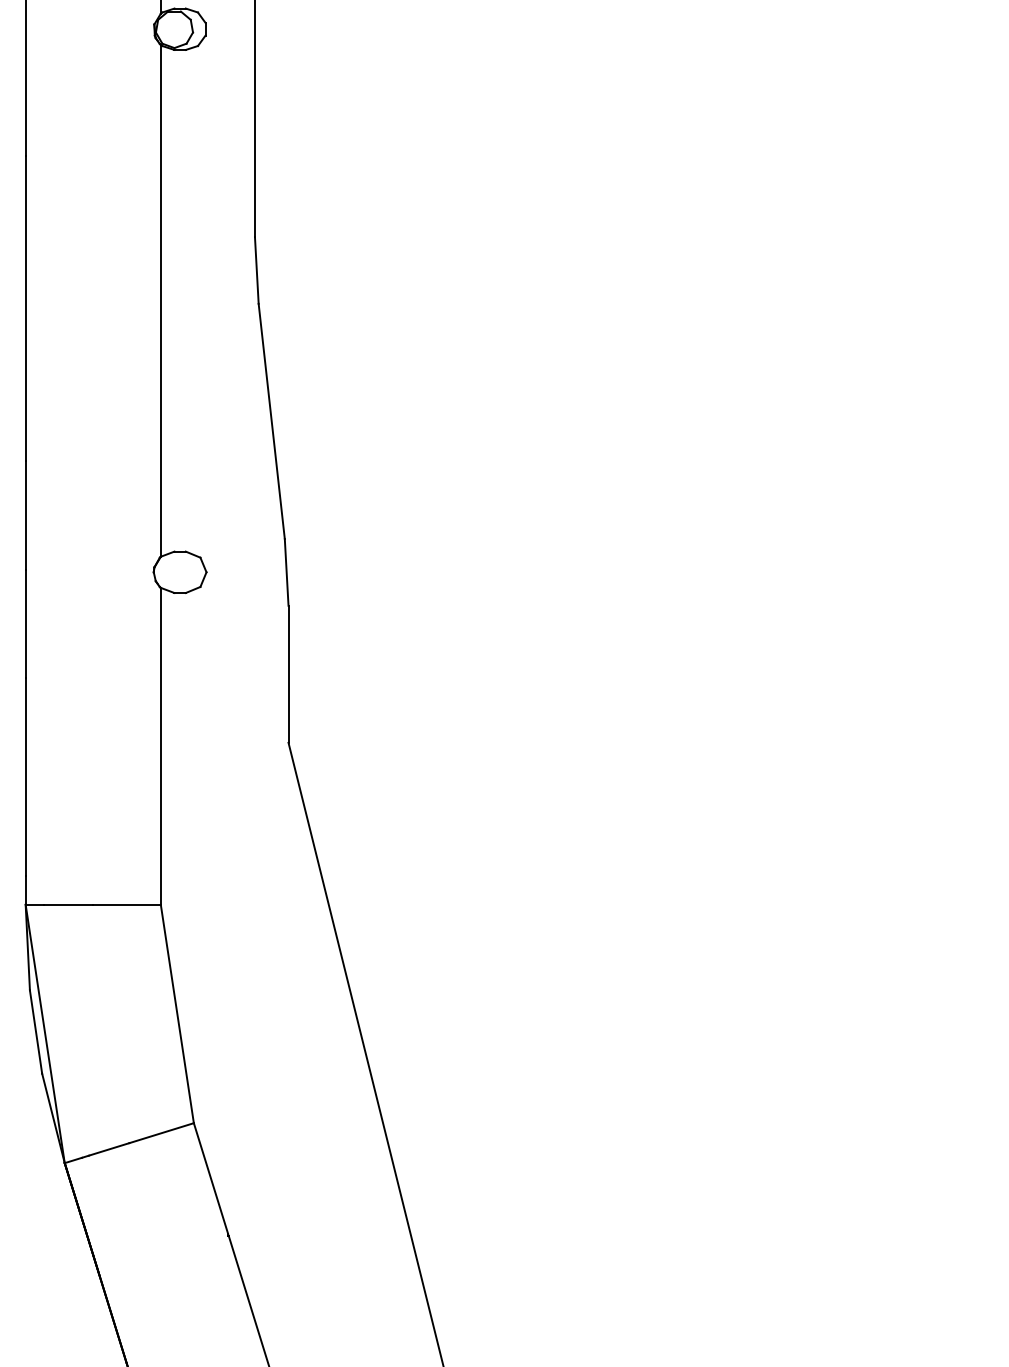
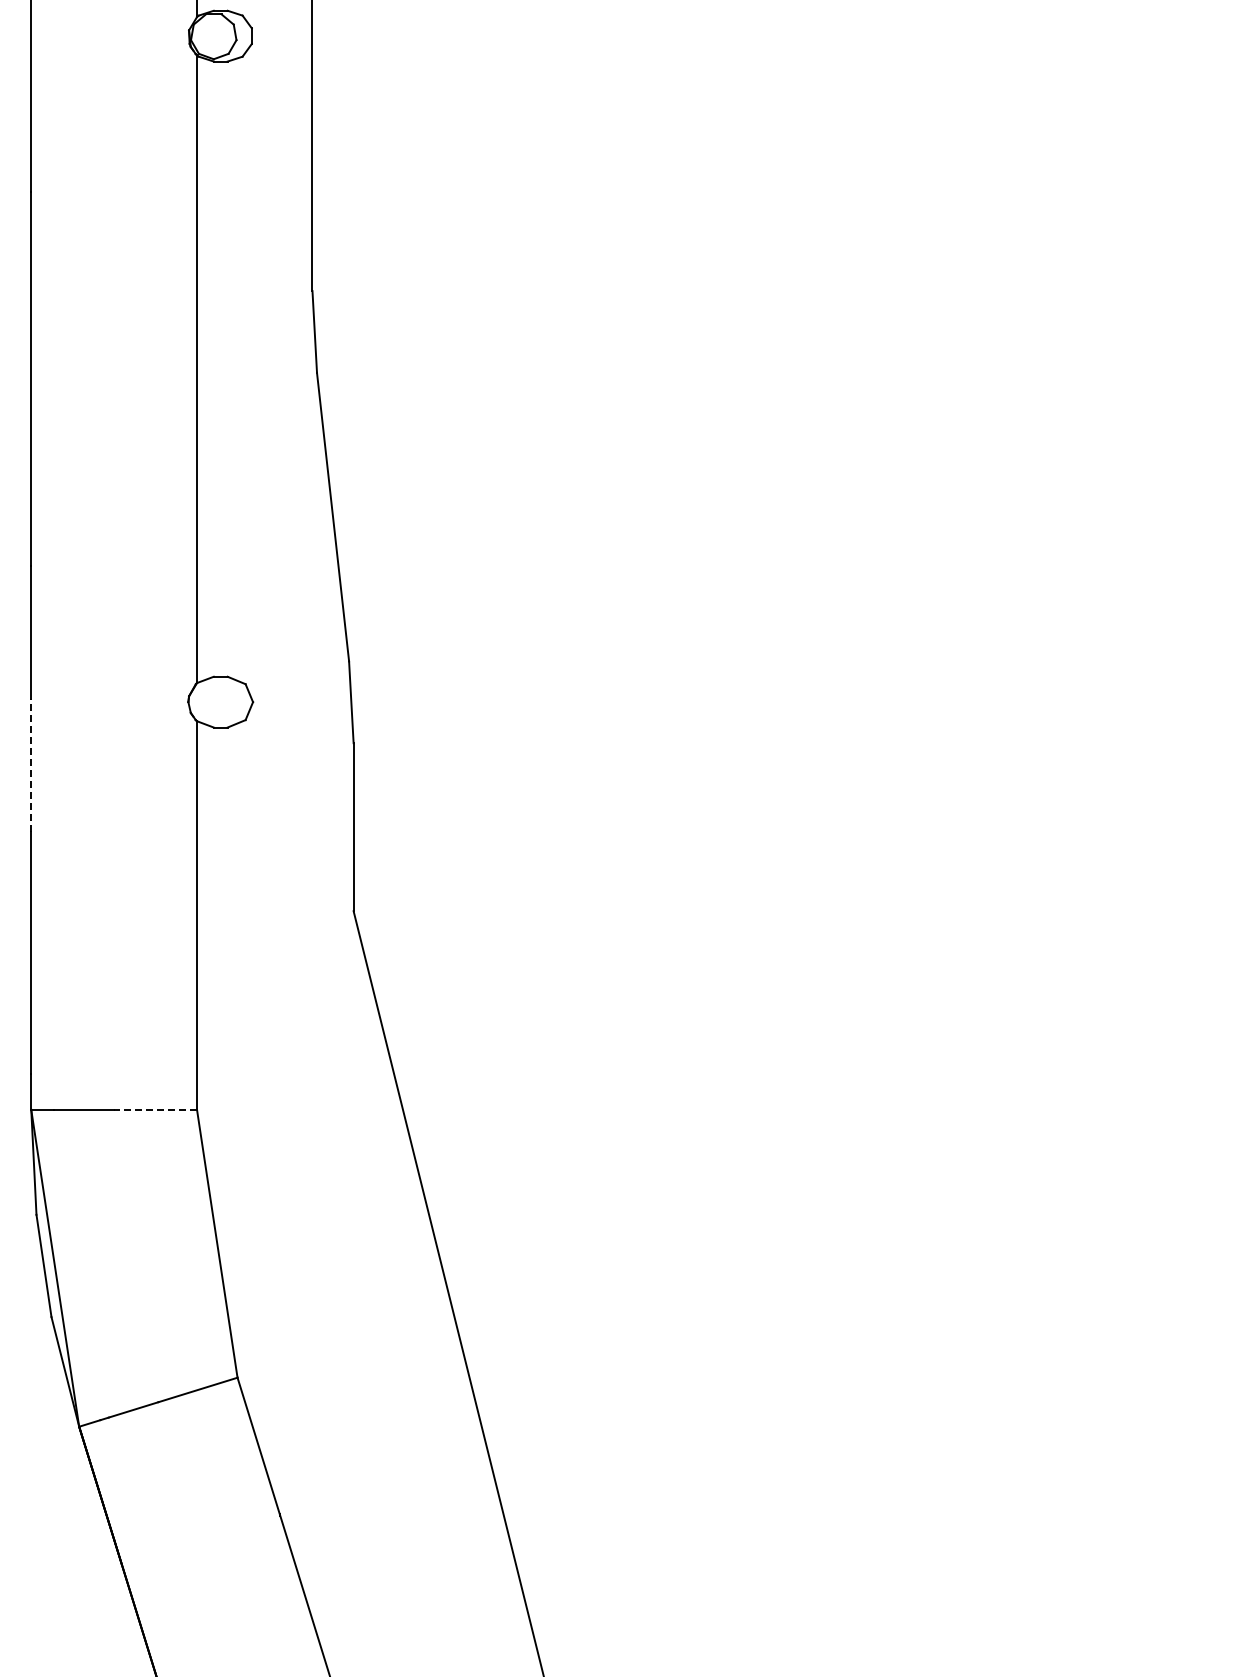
line: (25, 623) -> (31, 764), solid -> dashed
line: (126, 904) -> (155, 1109), solid -> dashed

